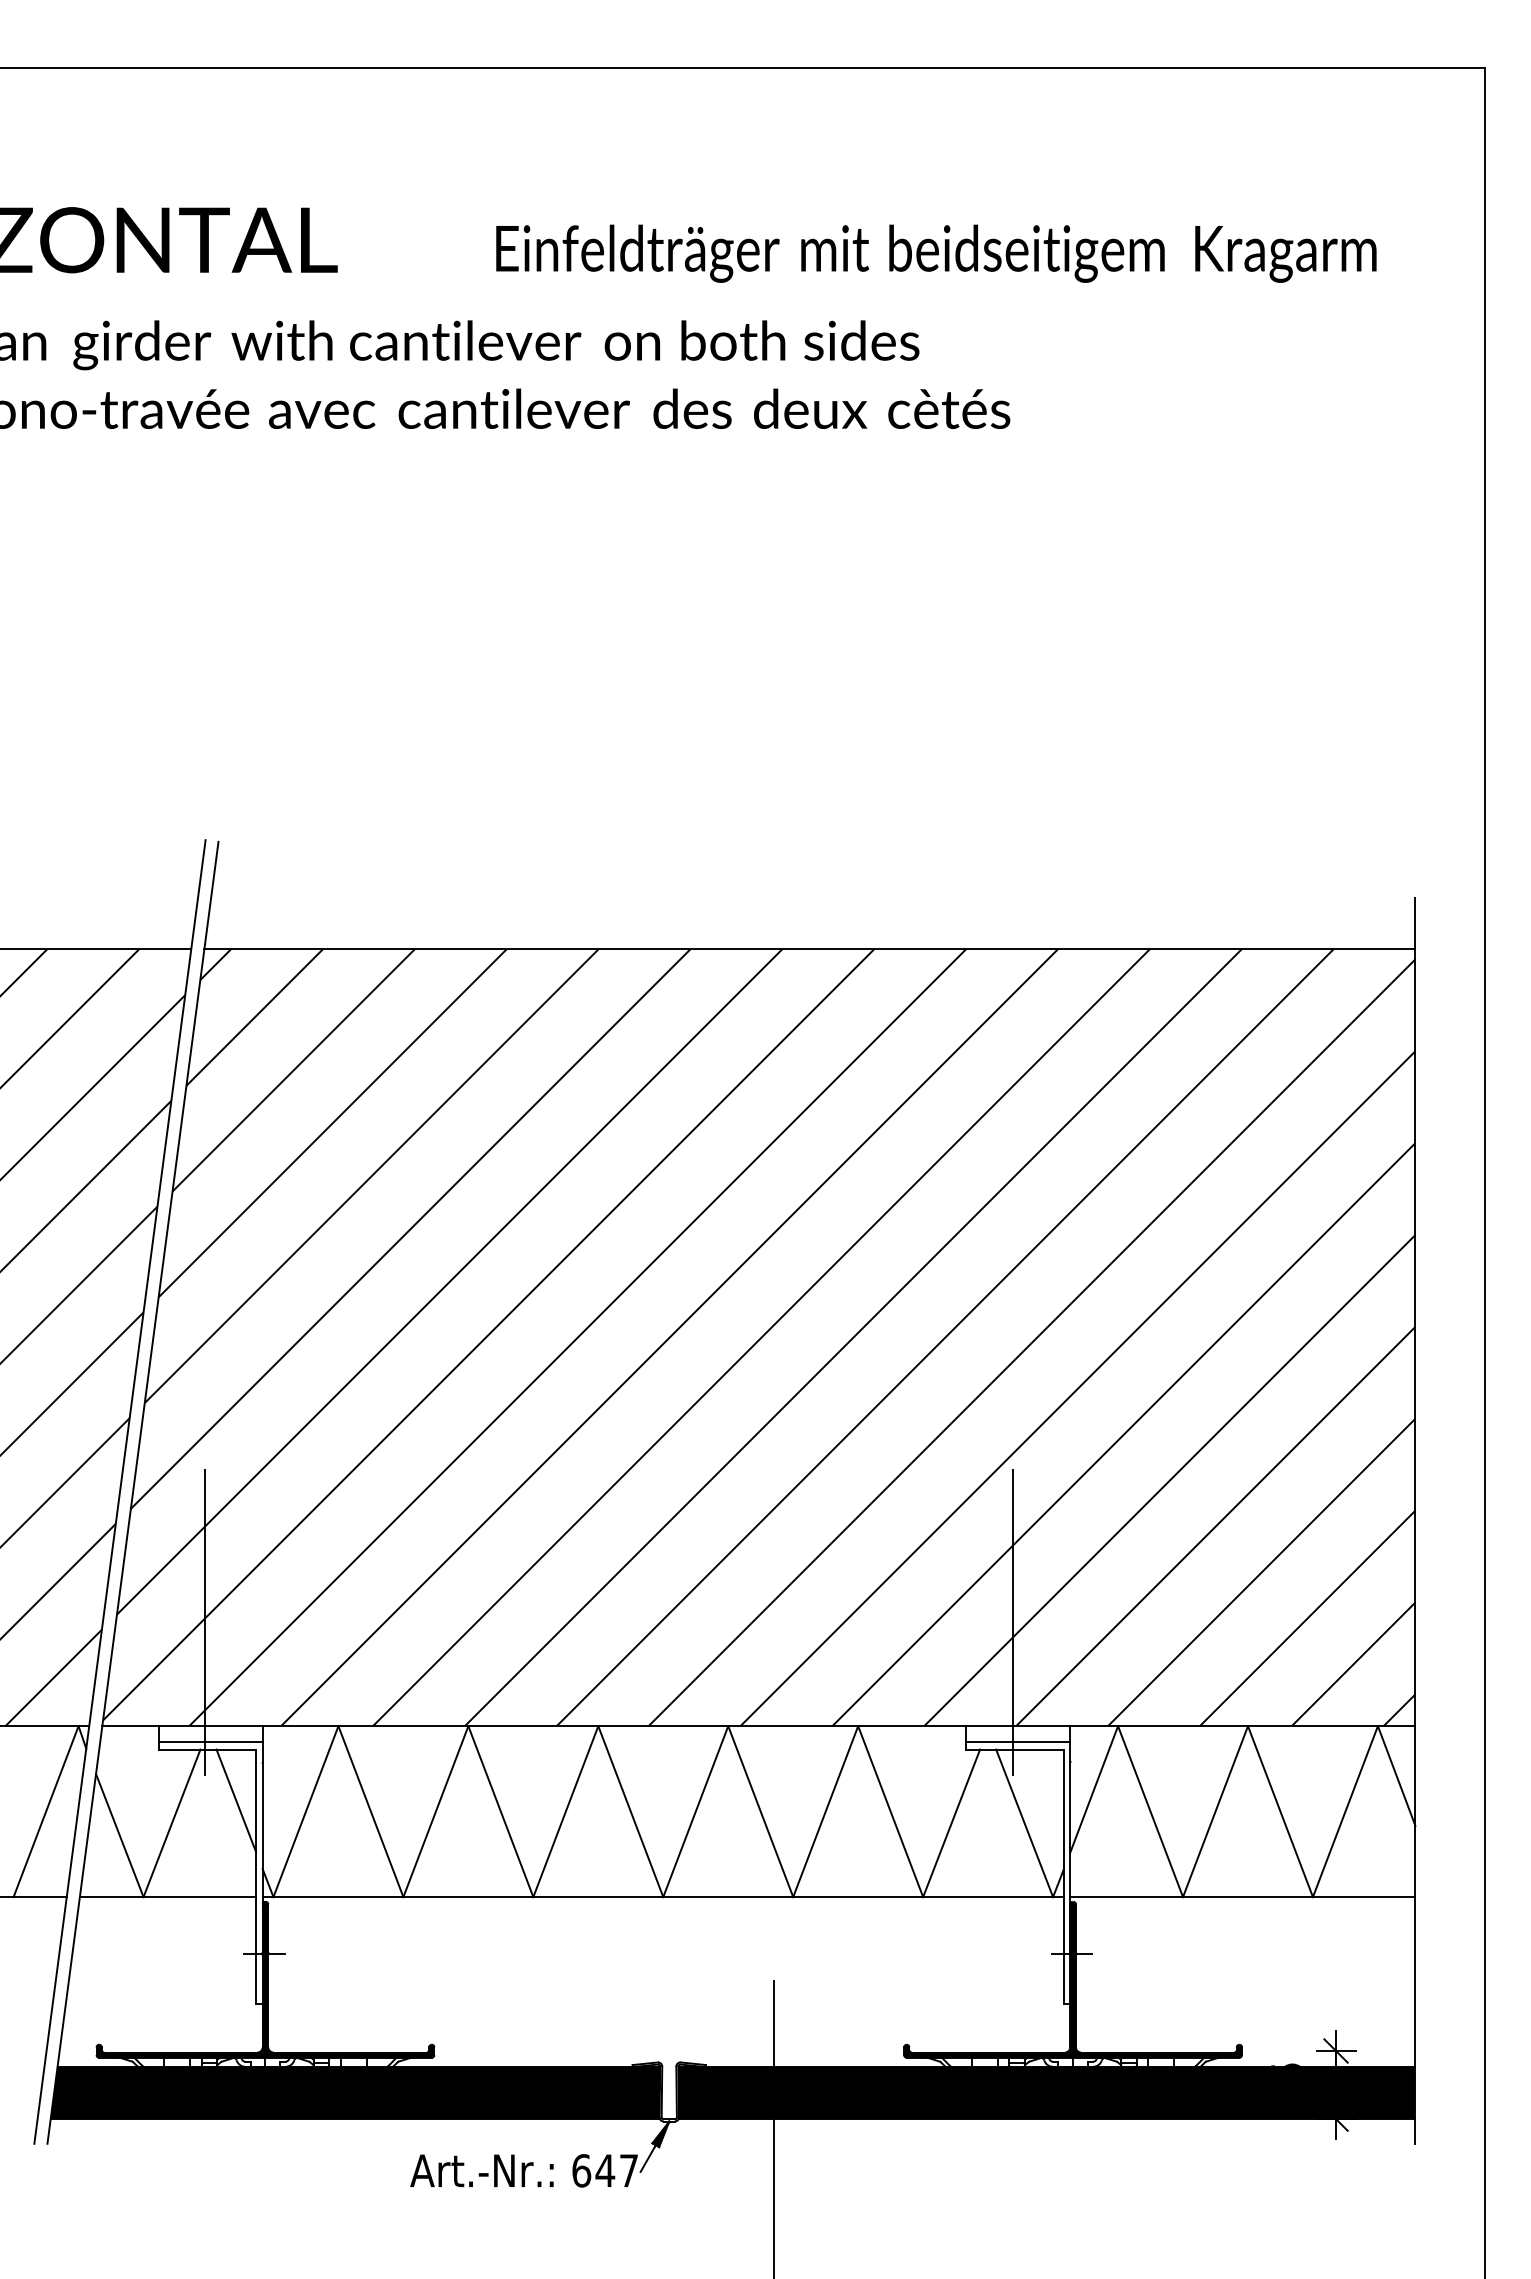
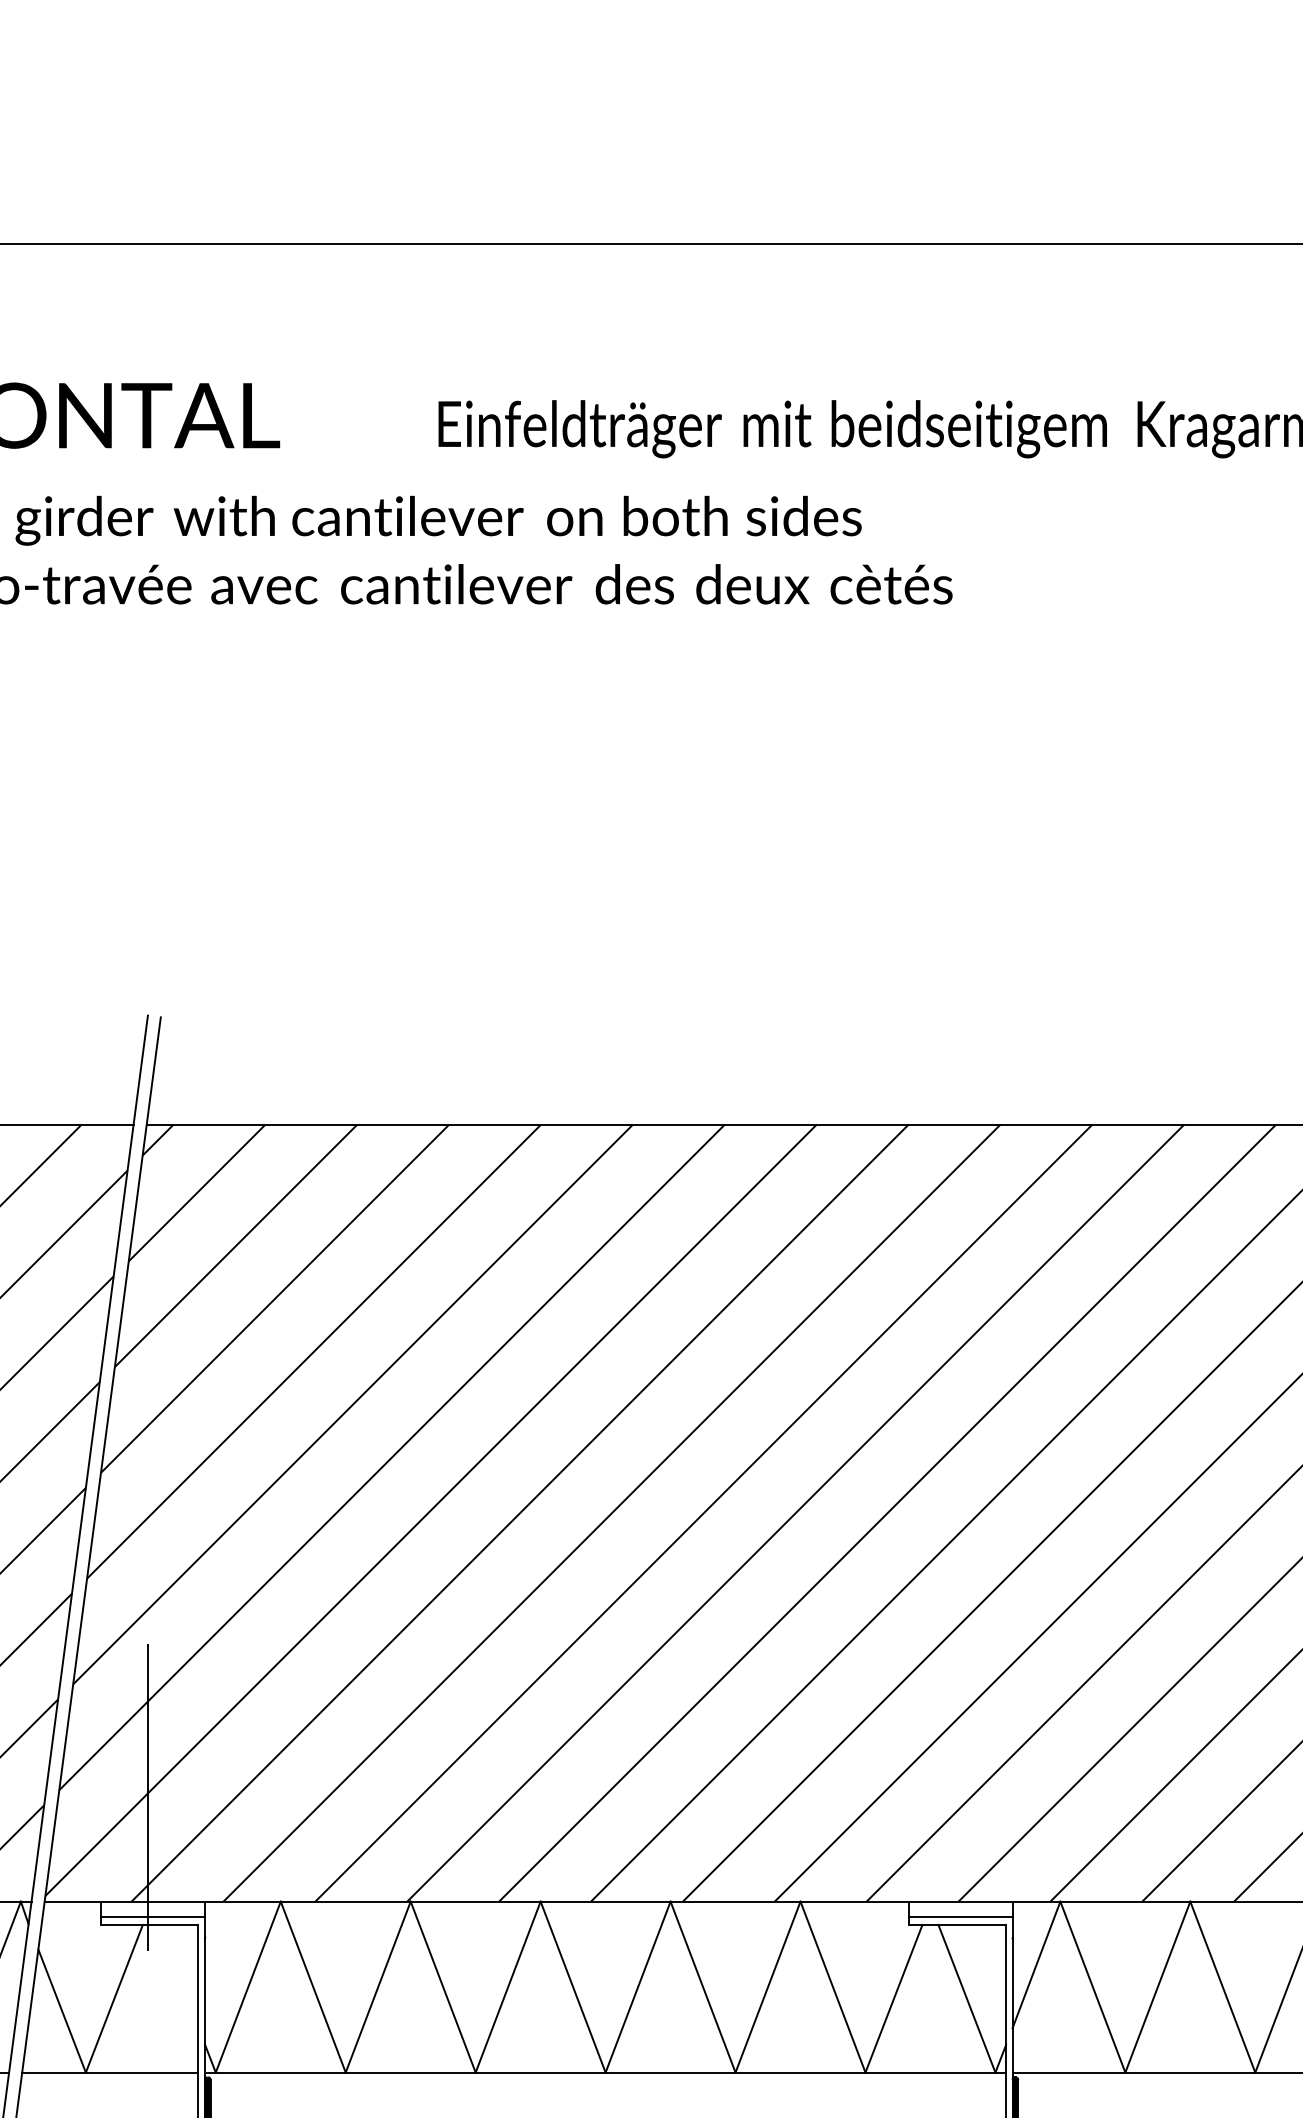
line: (1012, 1621) -> (954, 1796), removed
line: (236, 1800) -> (178, 1975), removed

